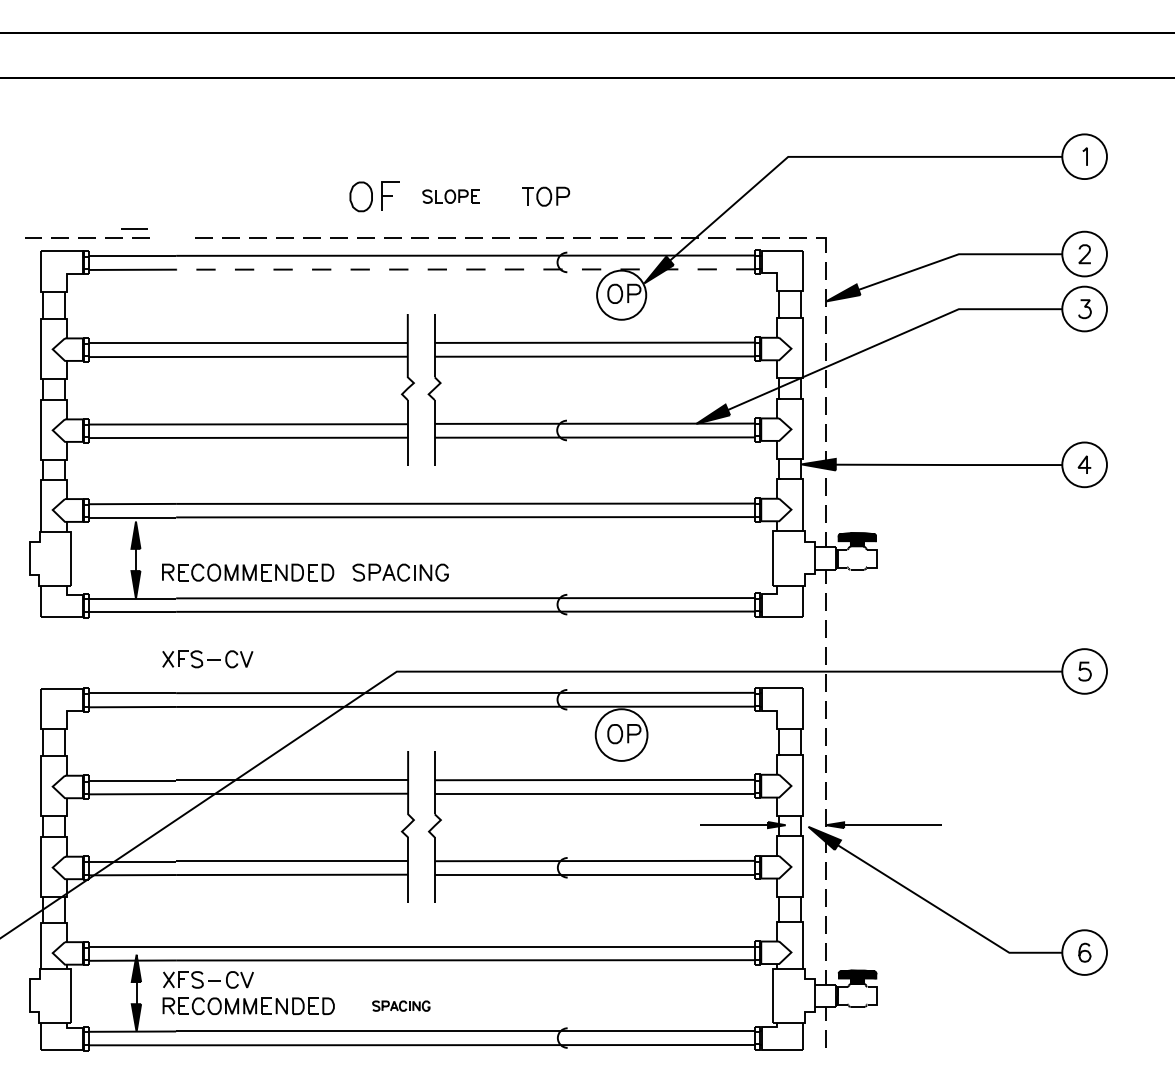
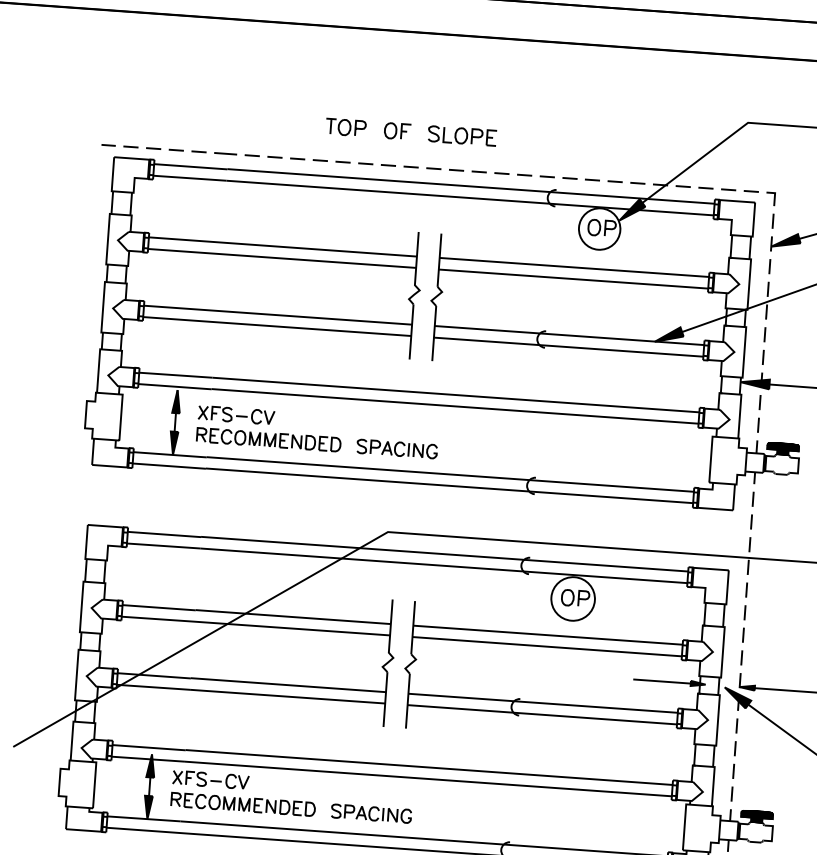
part: (373, 196) -> (396, 131), size x0.62
part: (450, 196) -> (461, 135), size x1.43
part: (545, 196) -> (345, 127), moved
line: (134, 228) -> (225, 153), moved
line: (465, 269) -> (469, 198), dashed -> solid
part: (207, 659) -> (236, 415), moved
part: (401, 1005) -> (371, 813), size x1.67

